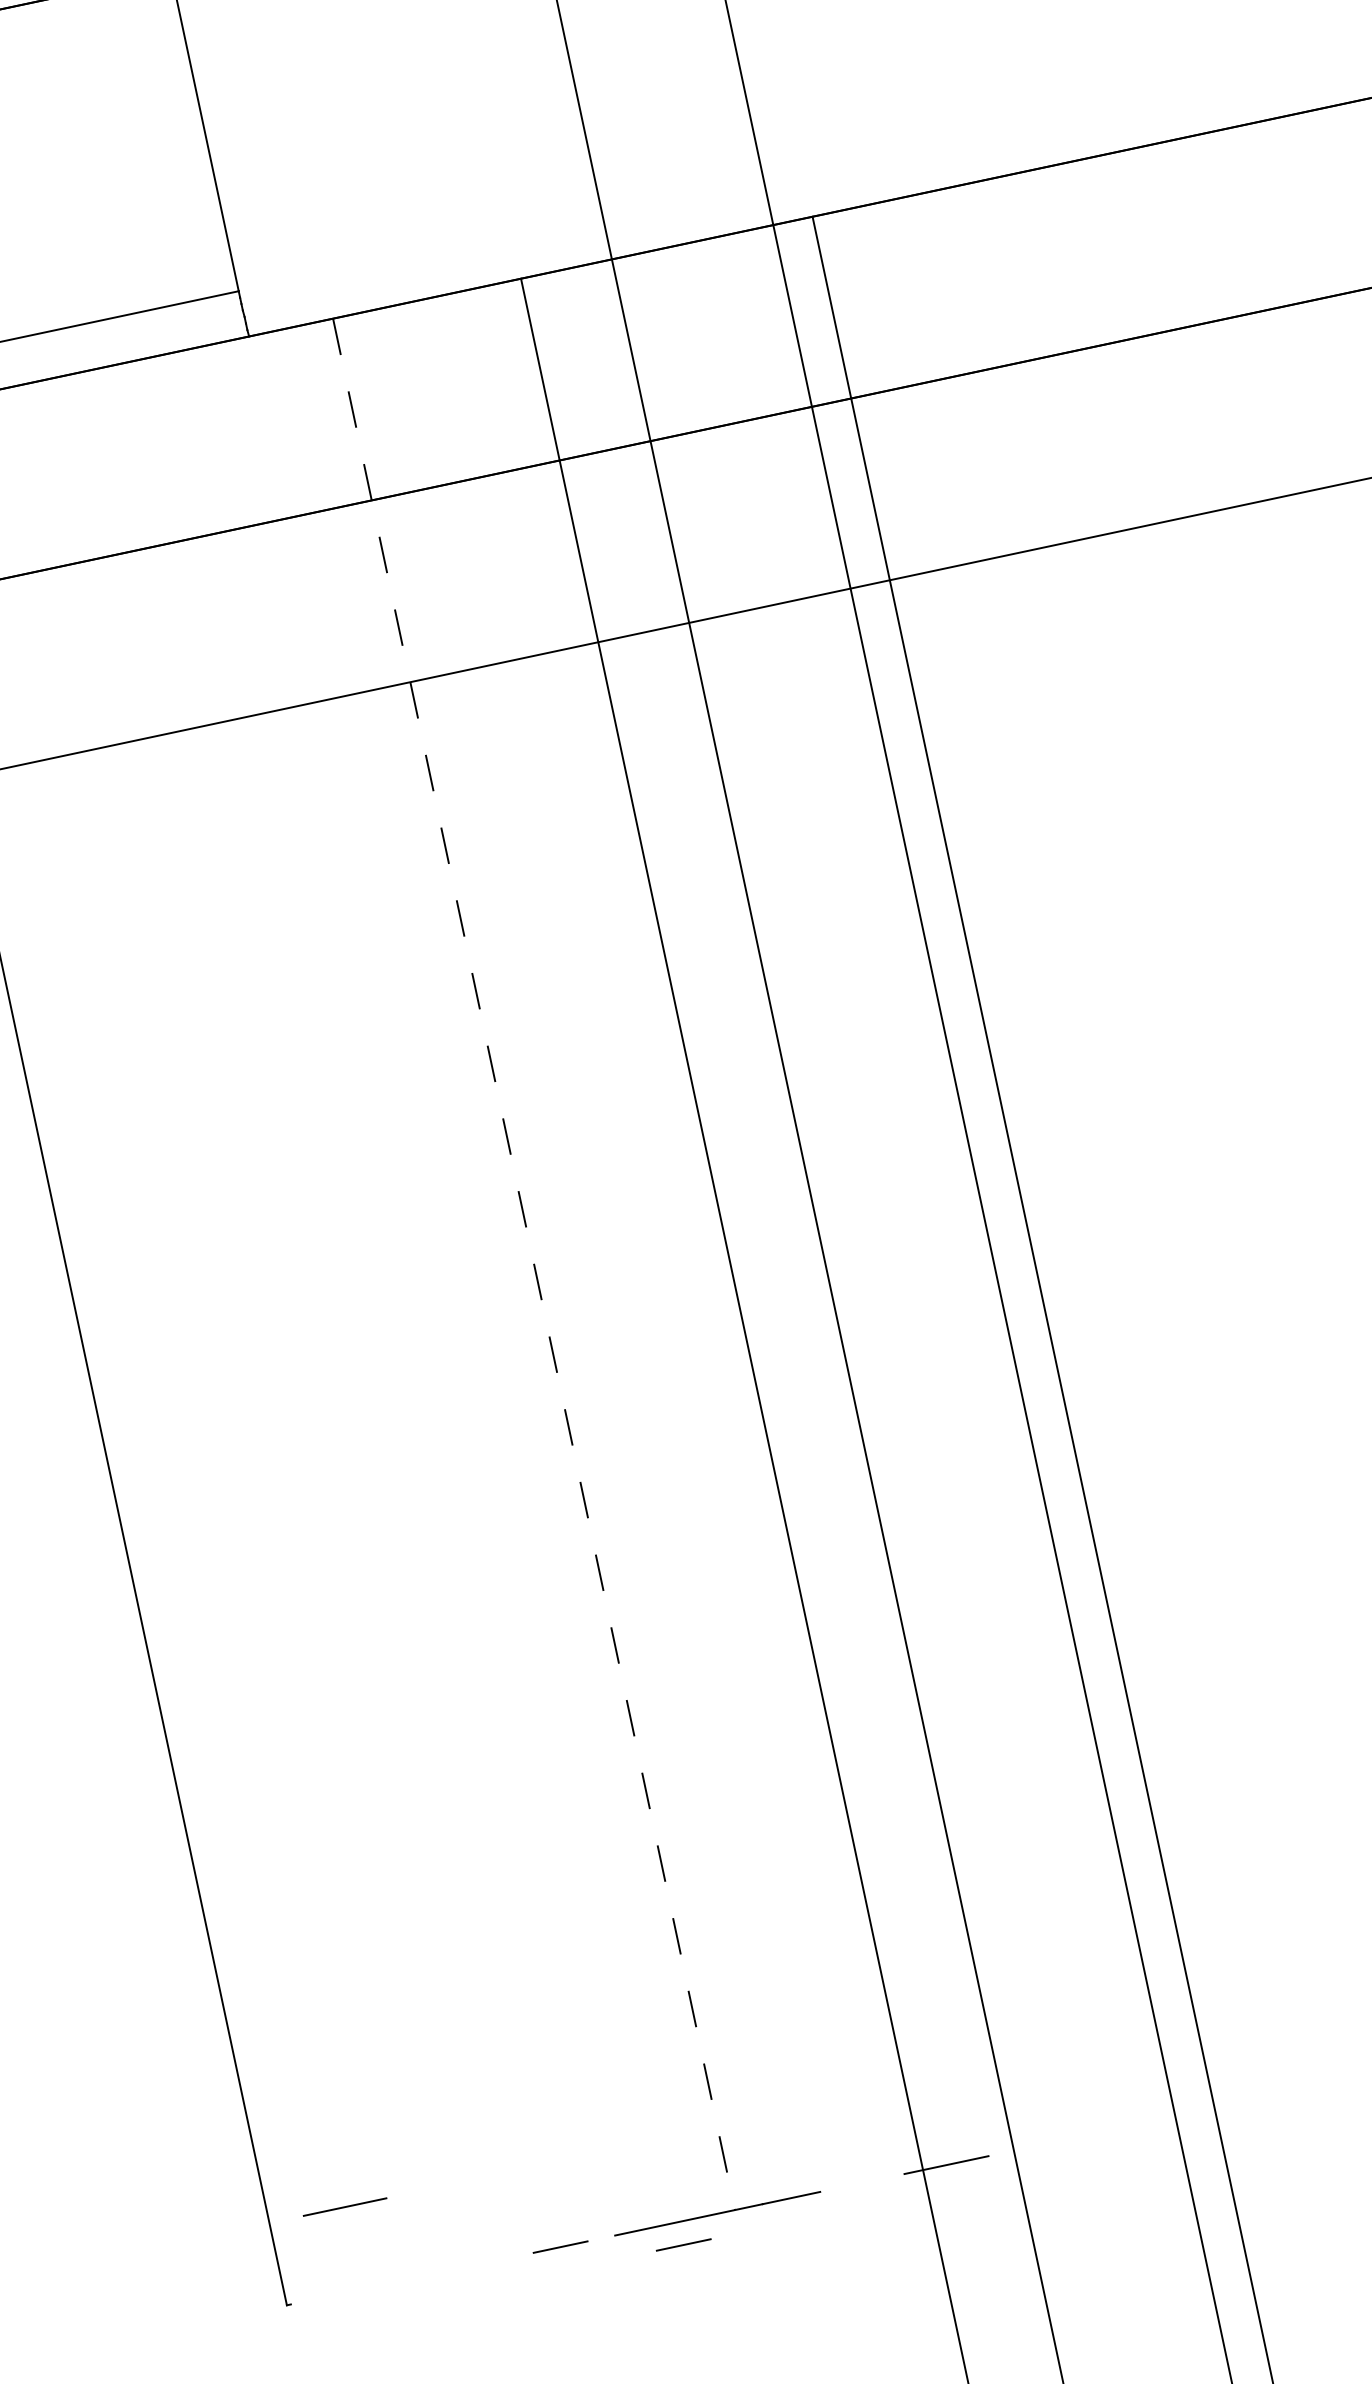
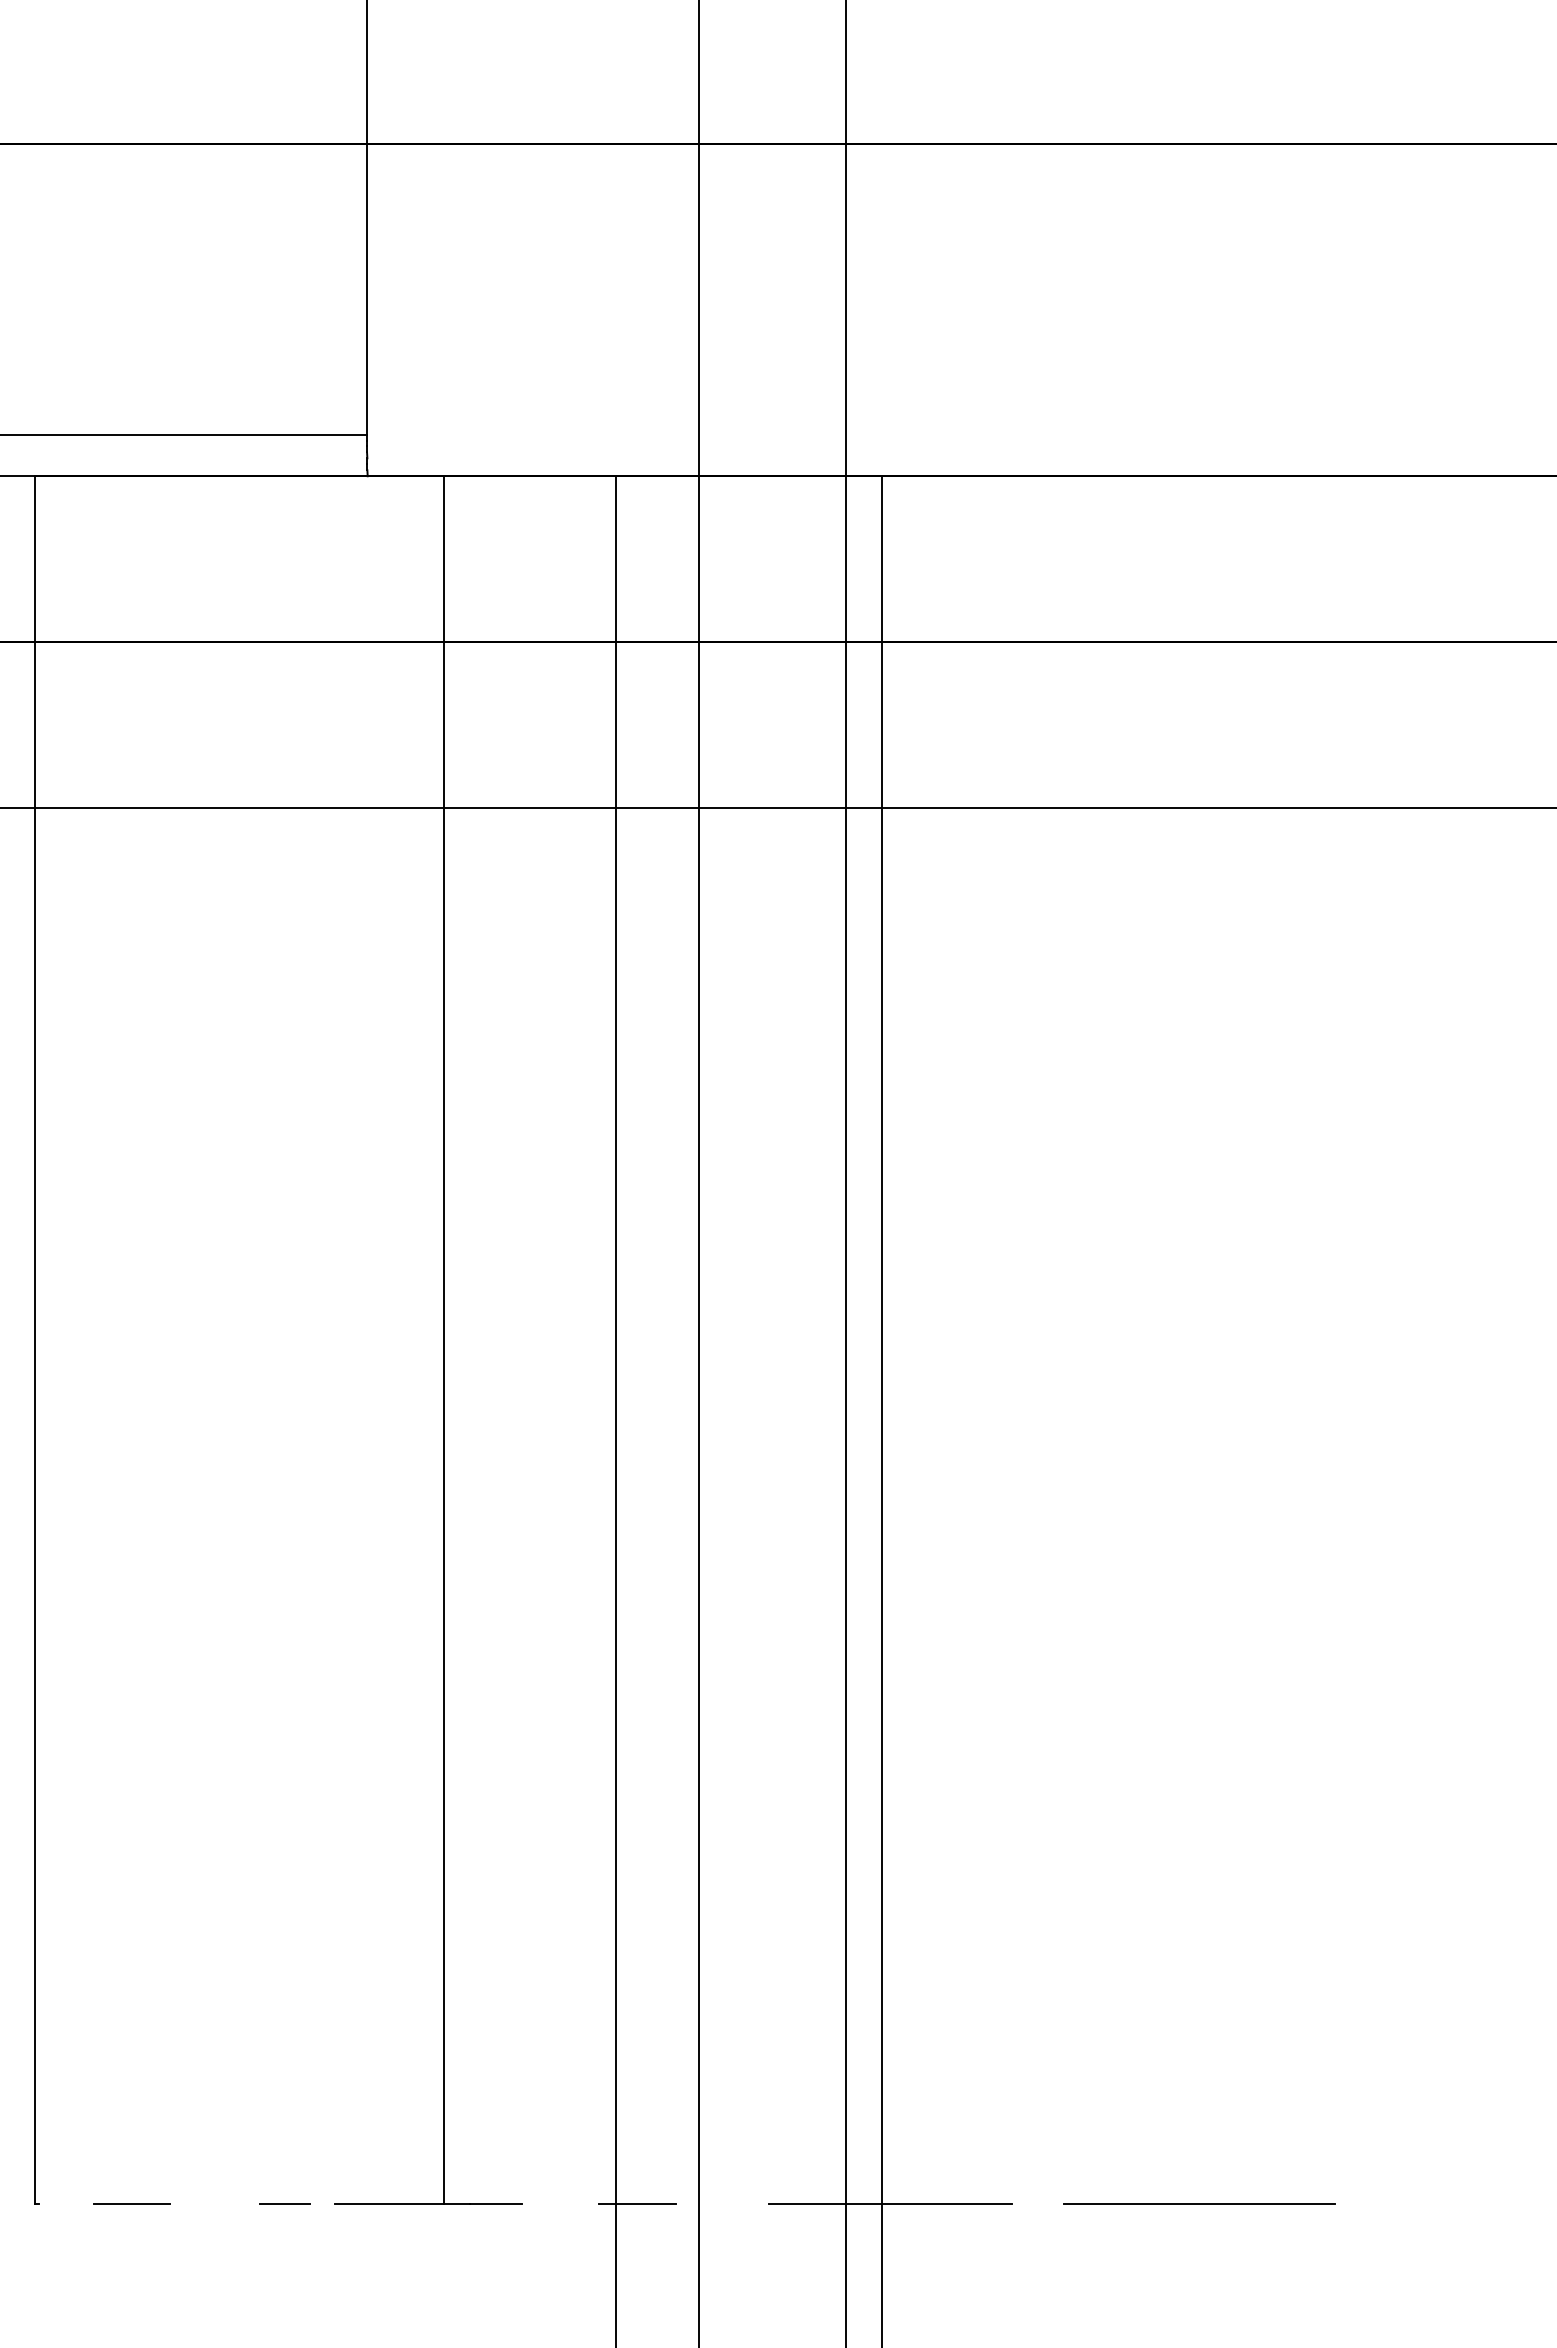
line: (534, 1263) -> (444, 1339), dashed -> solid
line: (1223, 2106) -> (890, 2203), added
line: (344, 2207) -> (131, 2203), moved
line: (683, 2244) -> (392, 2224), removed

